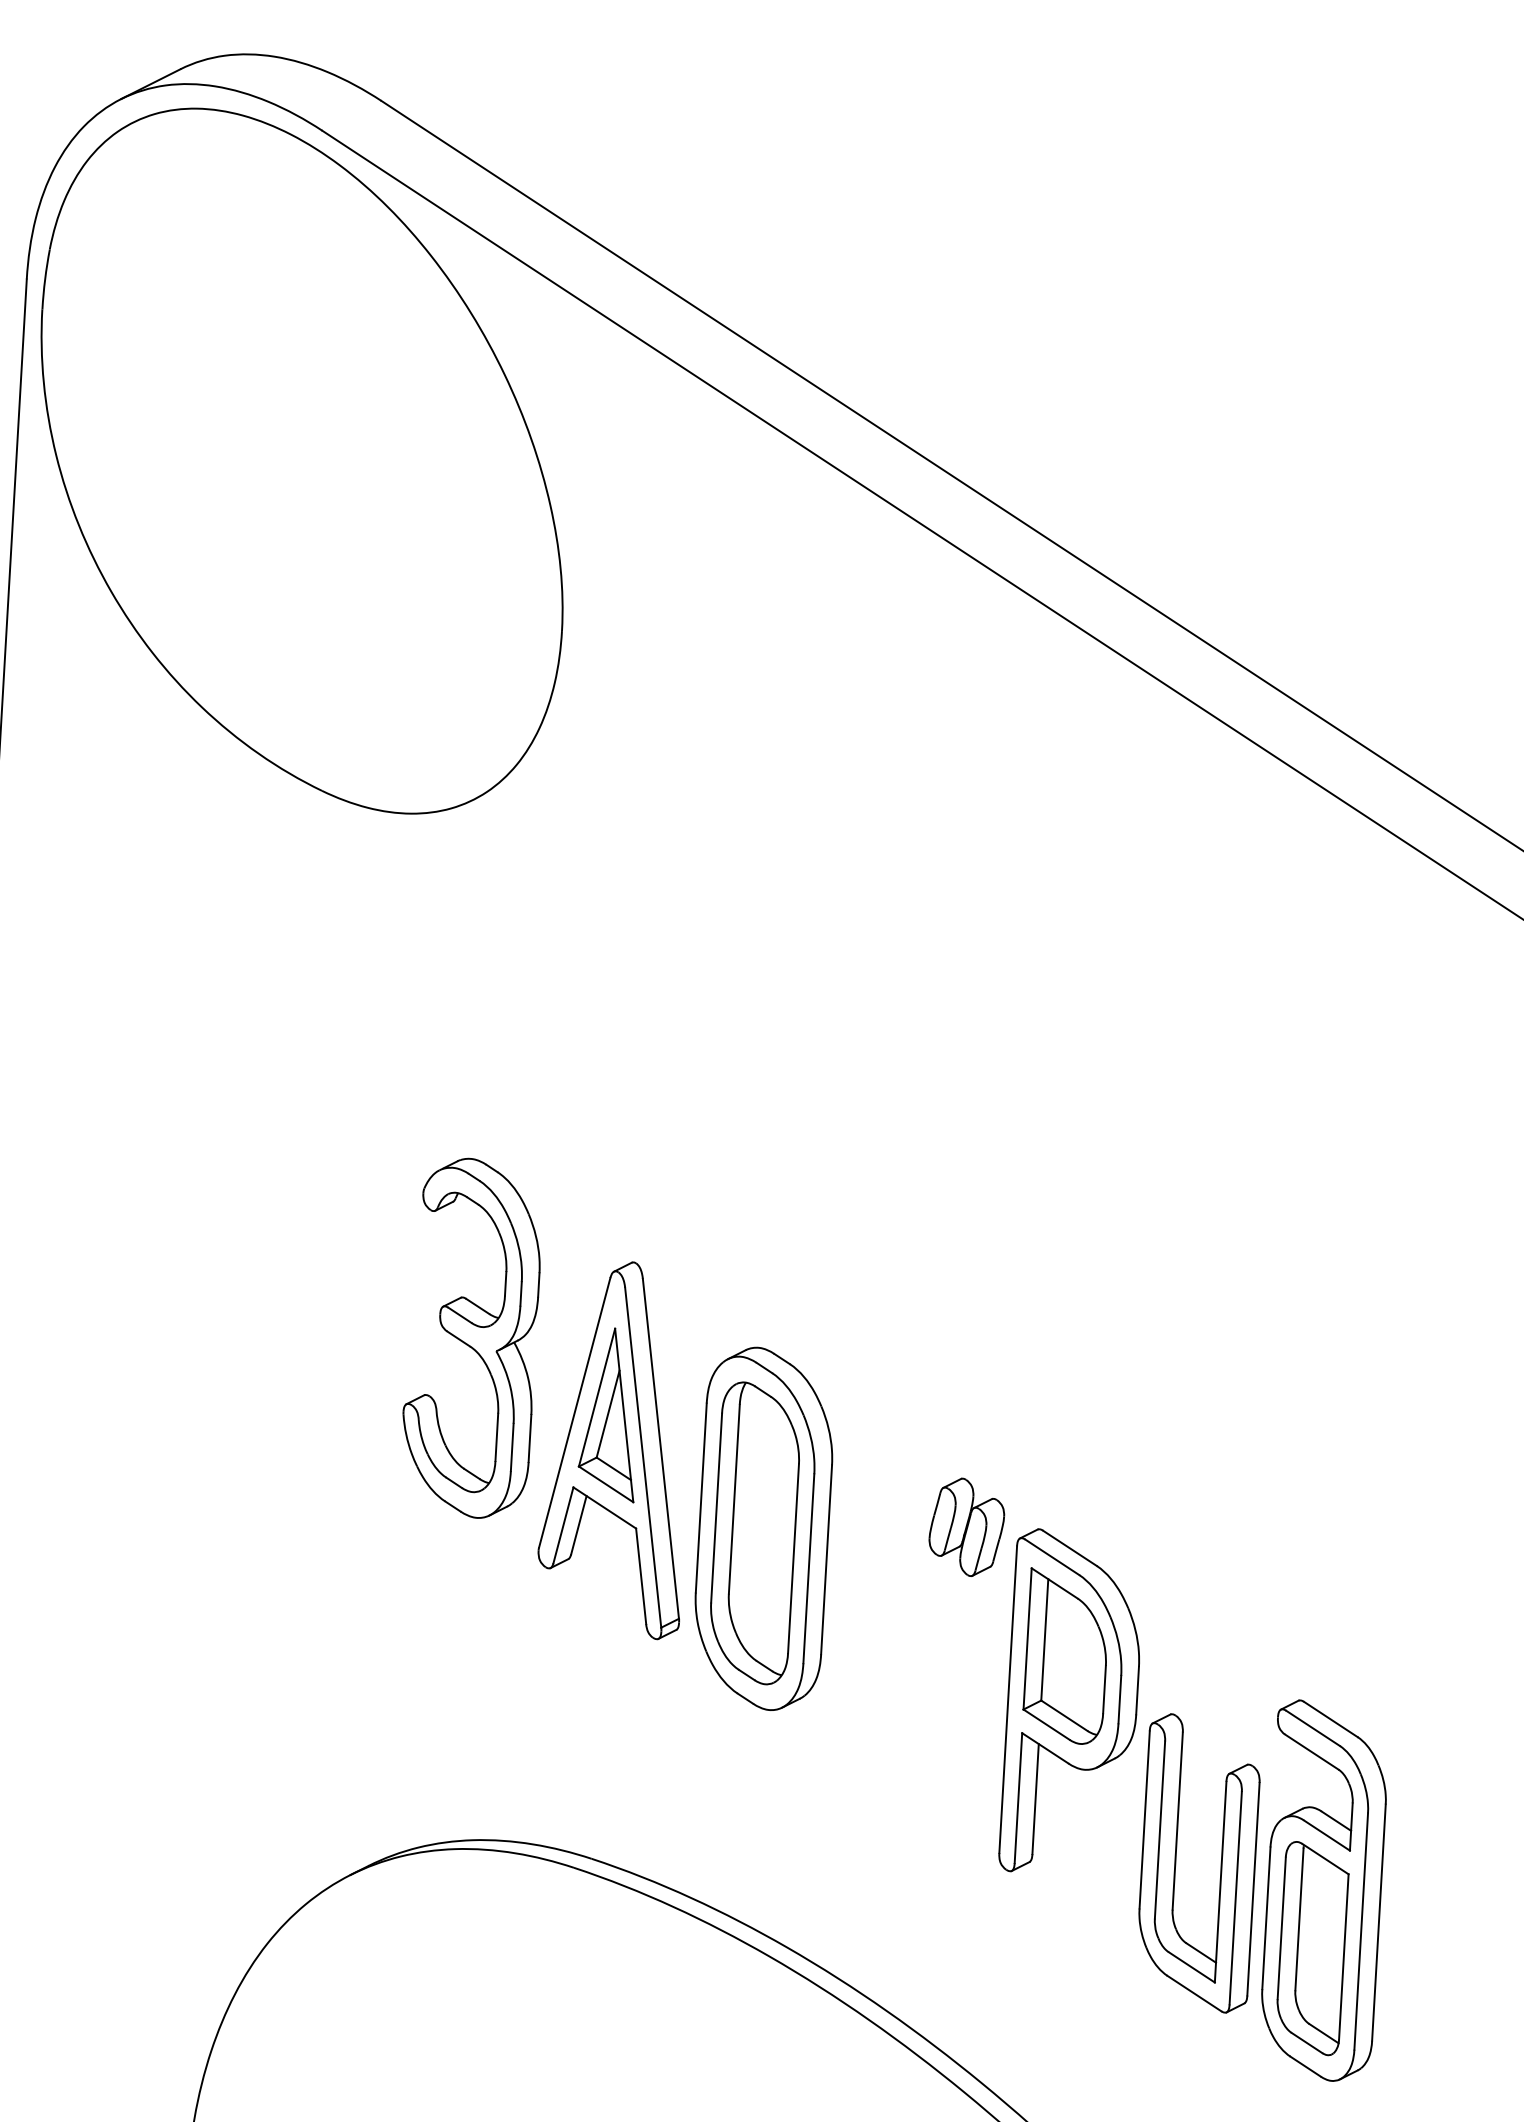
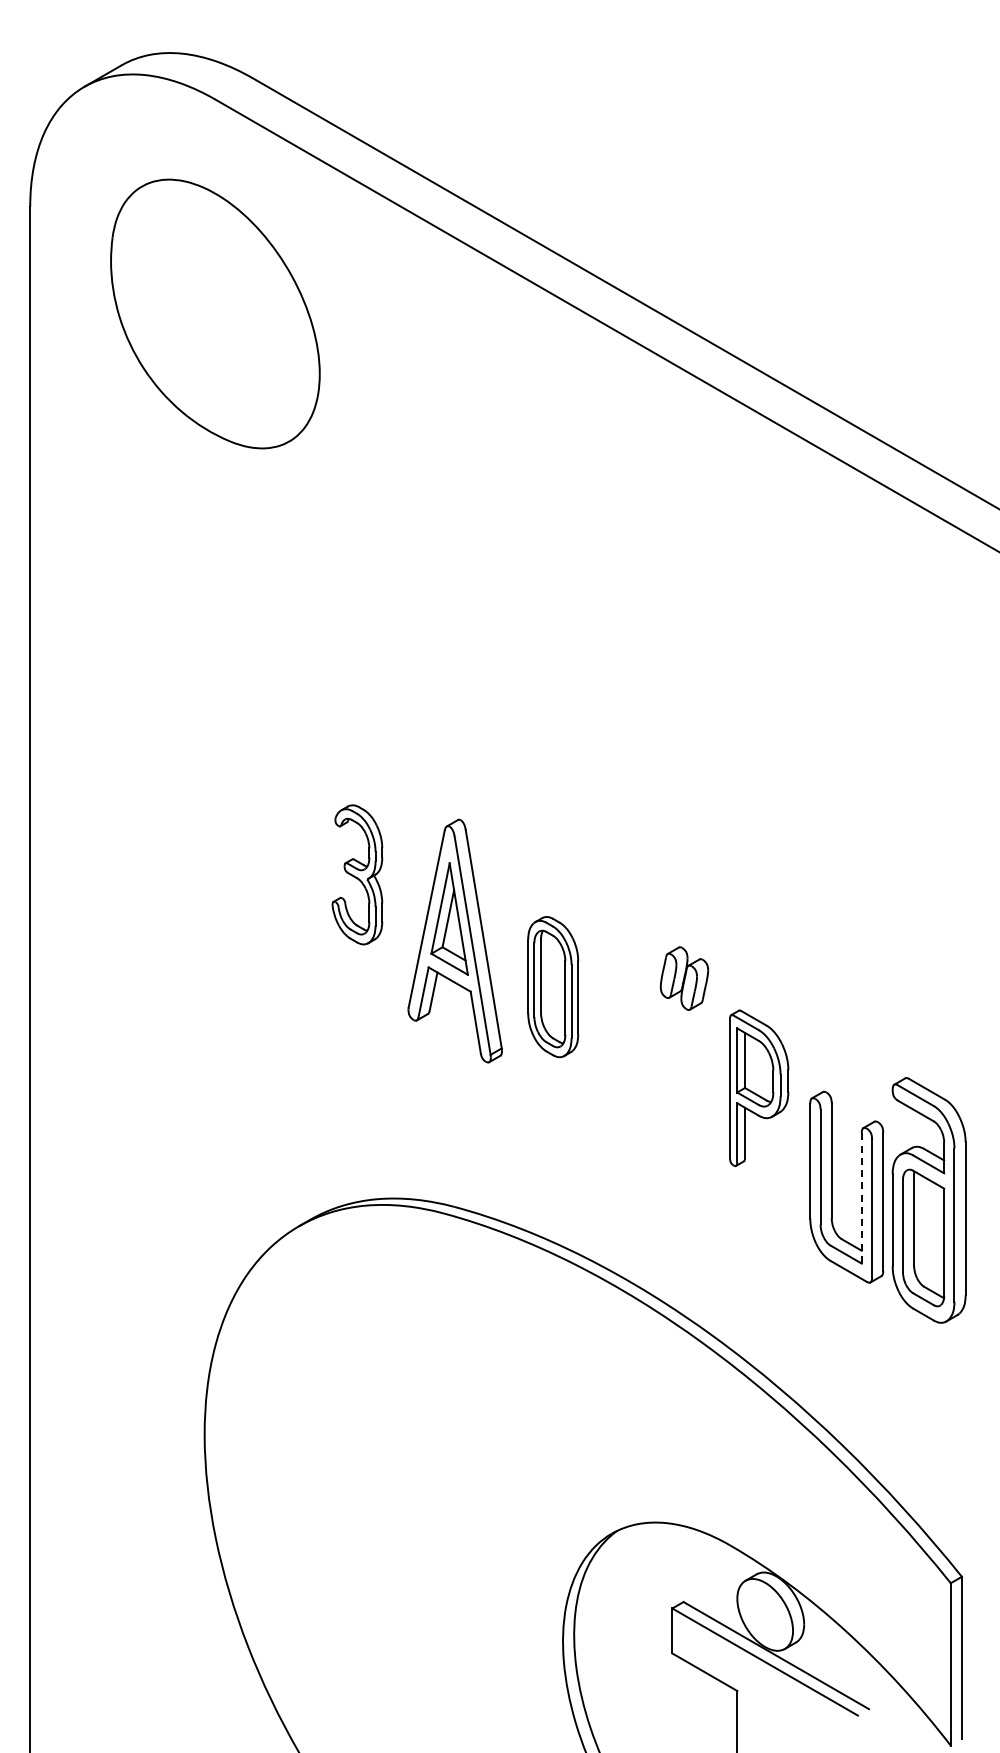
part: (302, 460) -> (215, 313), size x0.6
part: (472, 1337) -> (357, 874), size x0.6
part: (762, 1527) -> (552, 986), size x0.6
part: (1071, 1703) -> (758, 1088), size x0.7
line: (1220, 1883) -> (861, 1199), solid -> dashed

